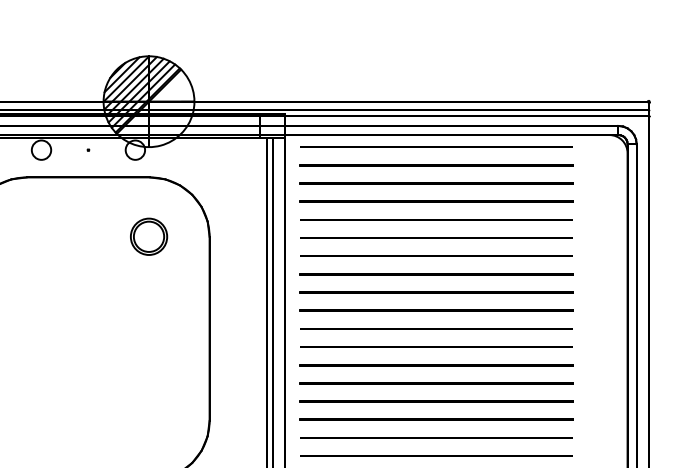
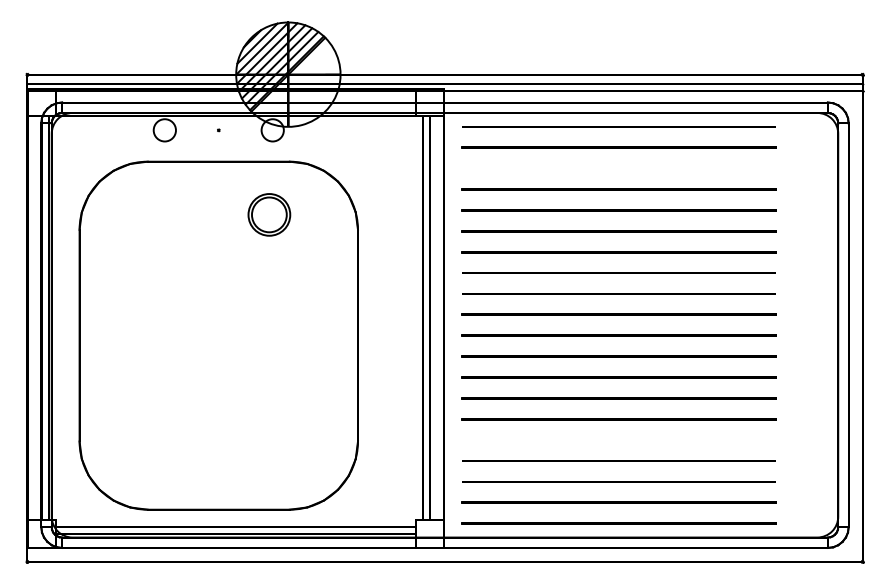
line: (436, 183) -> (618, 168), removed
part: (149, 236) -> (269, 214), moved
line: (436, 419) -> (618, 439), removed

